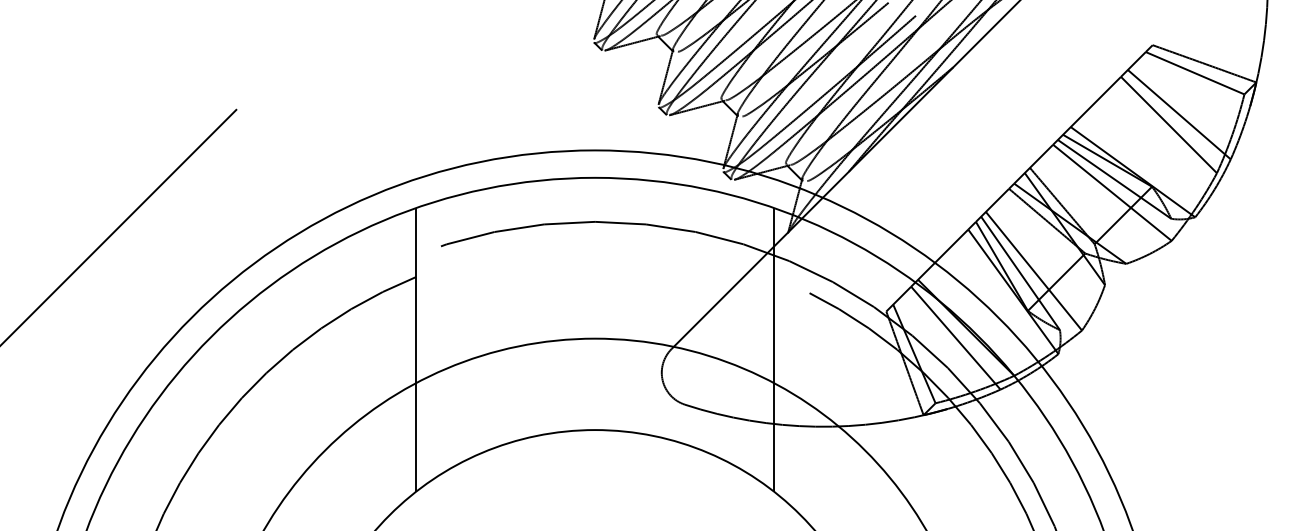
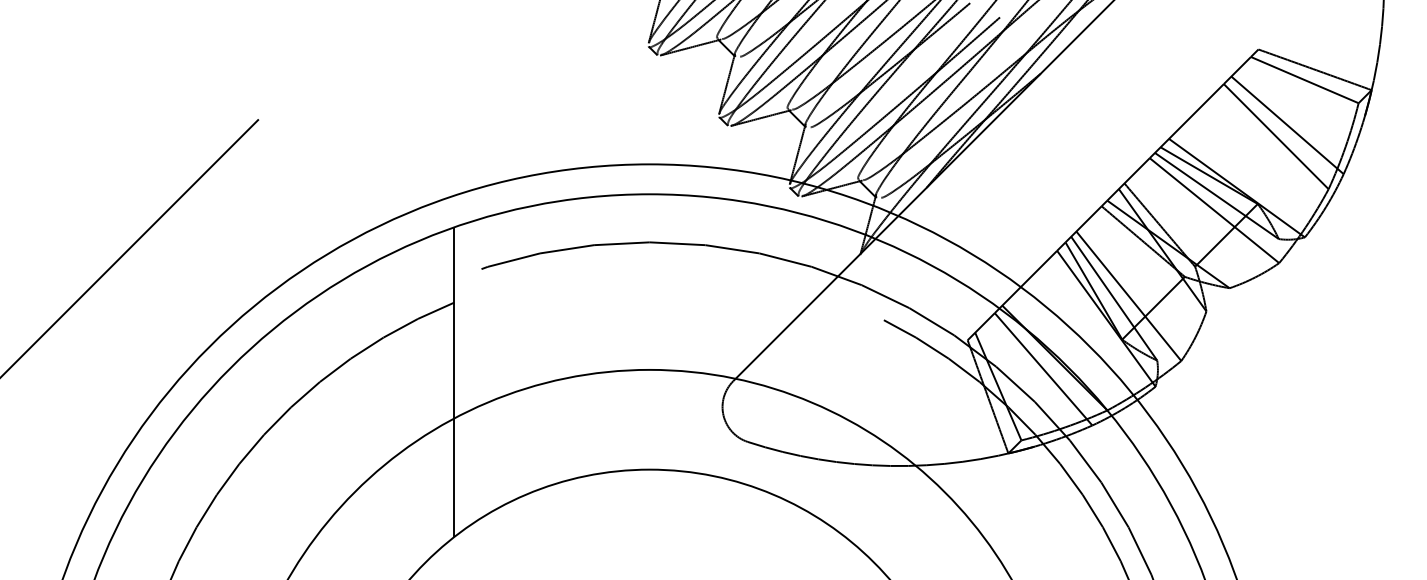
line: (774, 350) -> (845, 382), removed

